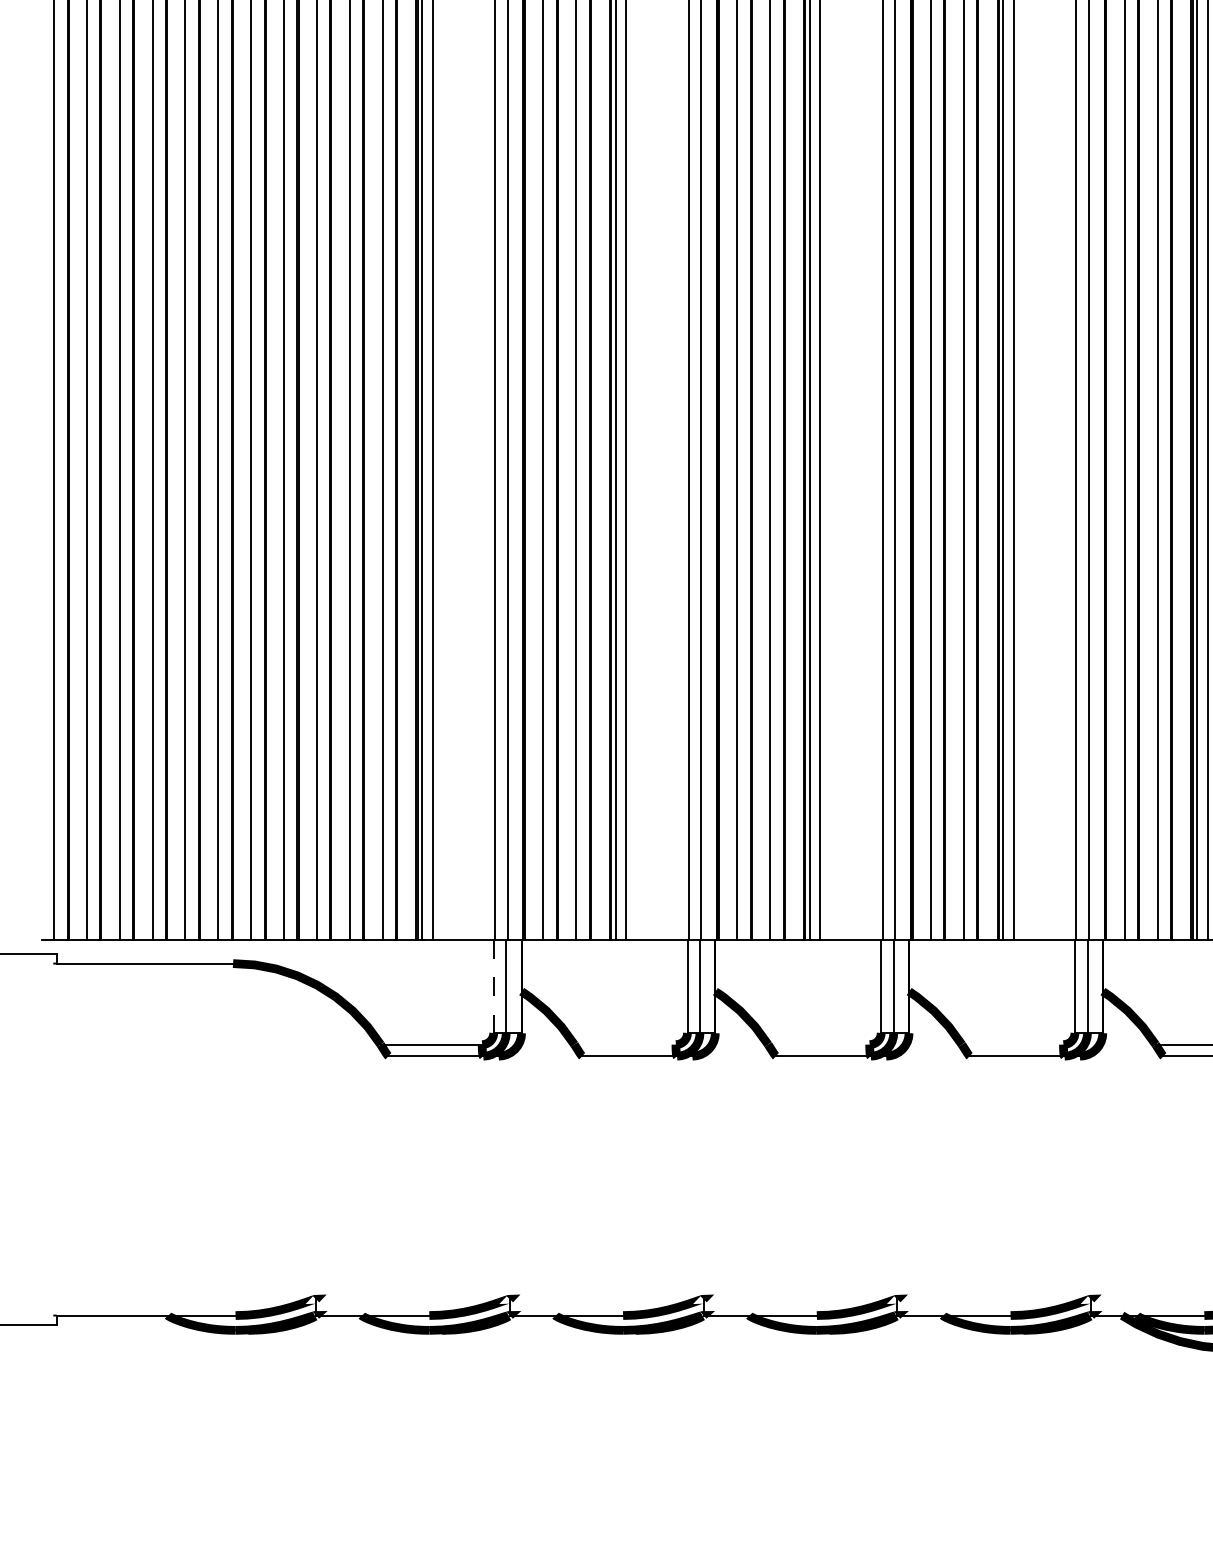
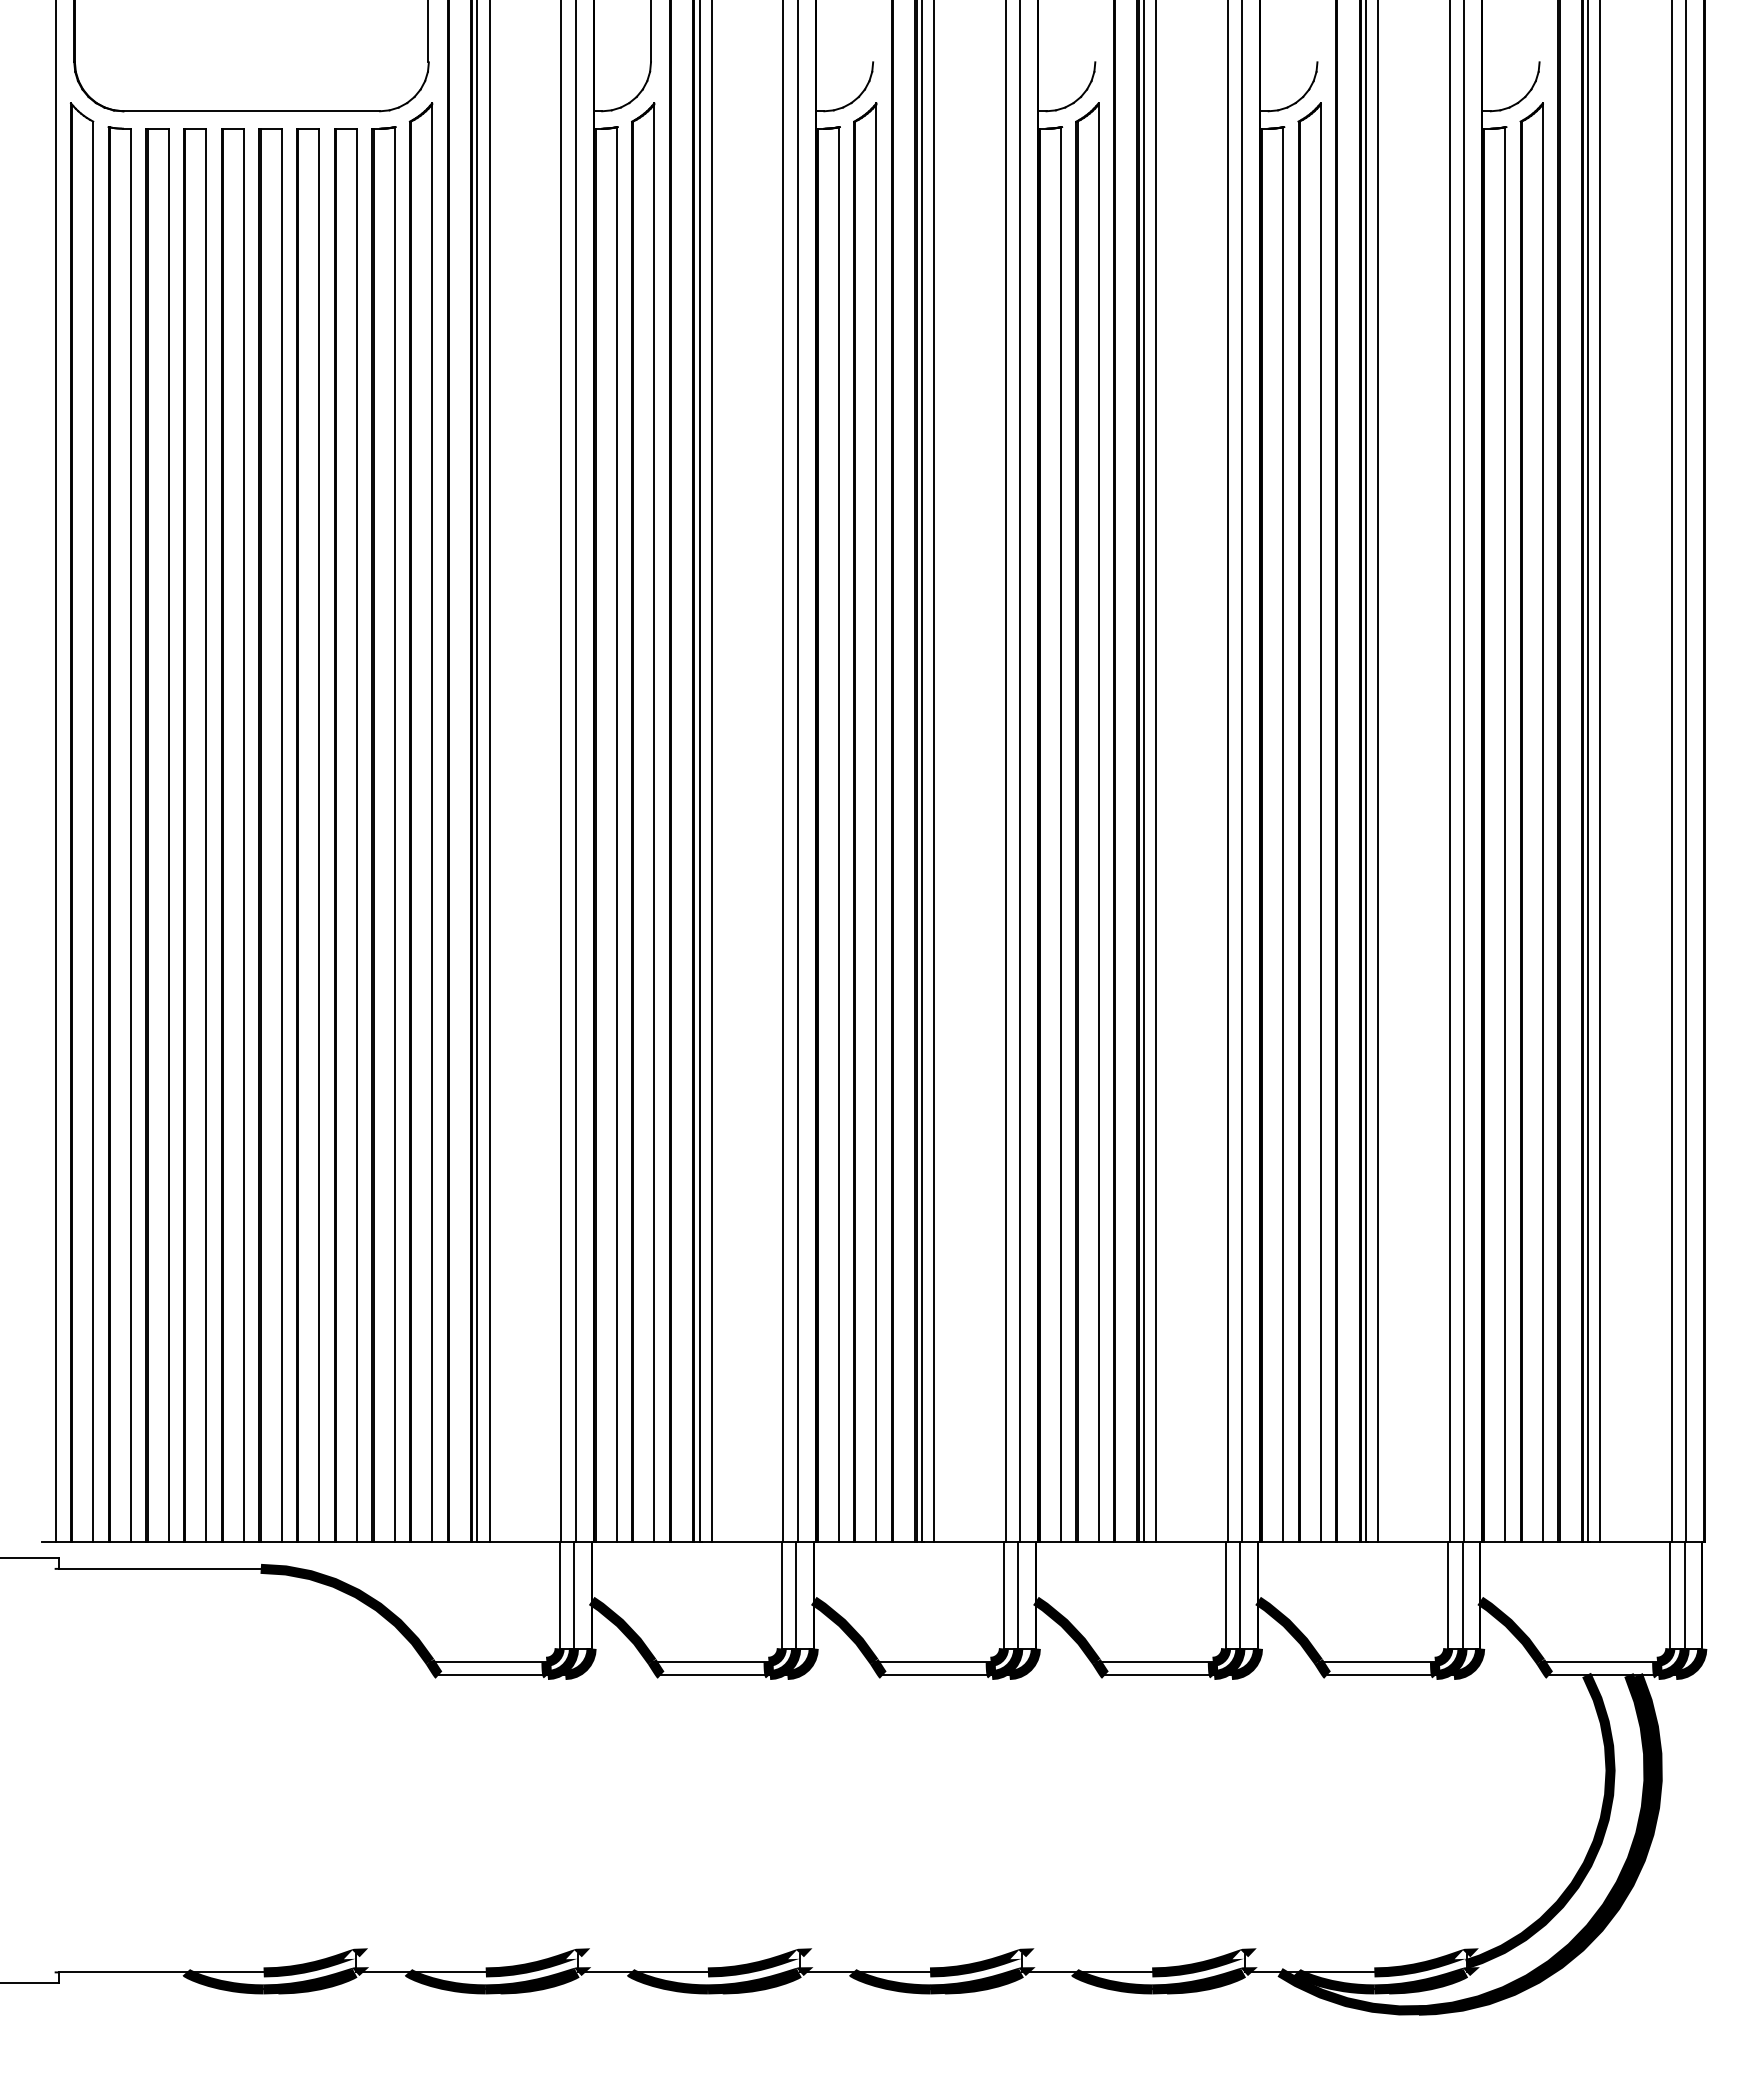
line: (493, 985) -> (559, 1594), dashed -> solid
line: (625, 1044) -> (710, 1661), added
line: (818, 1044) -> (932, 1661), added
line: (1012, 1044) -> (1154, 1661), added

